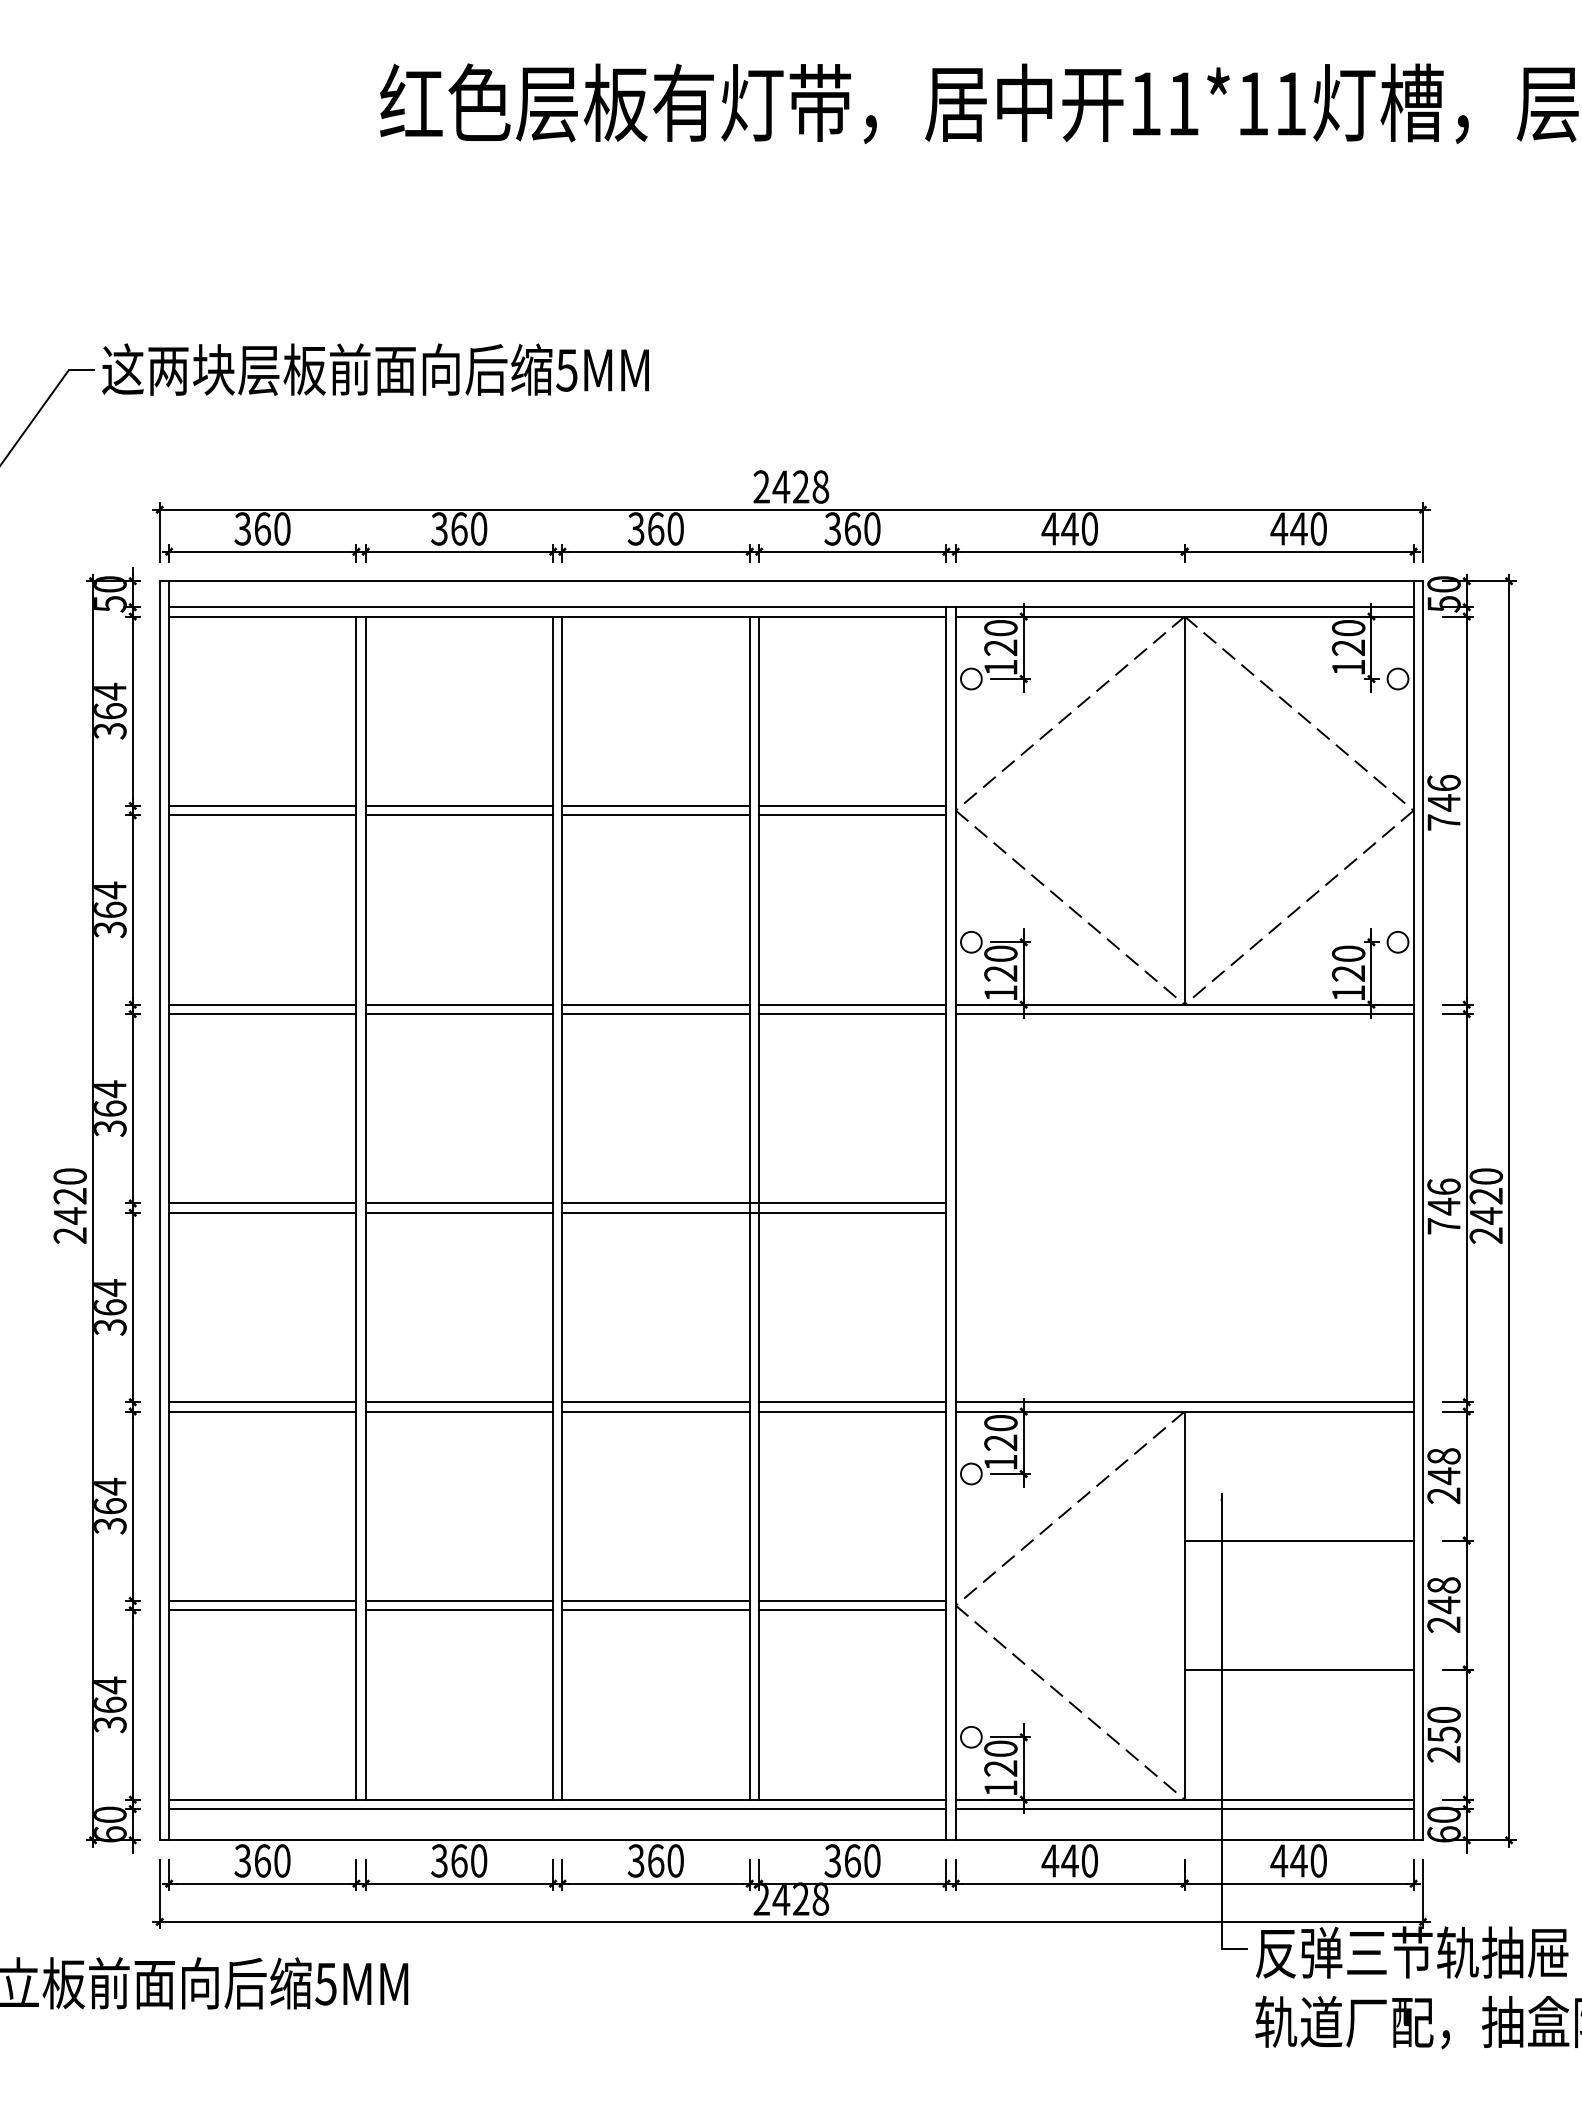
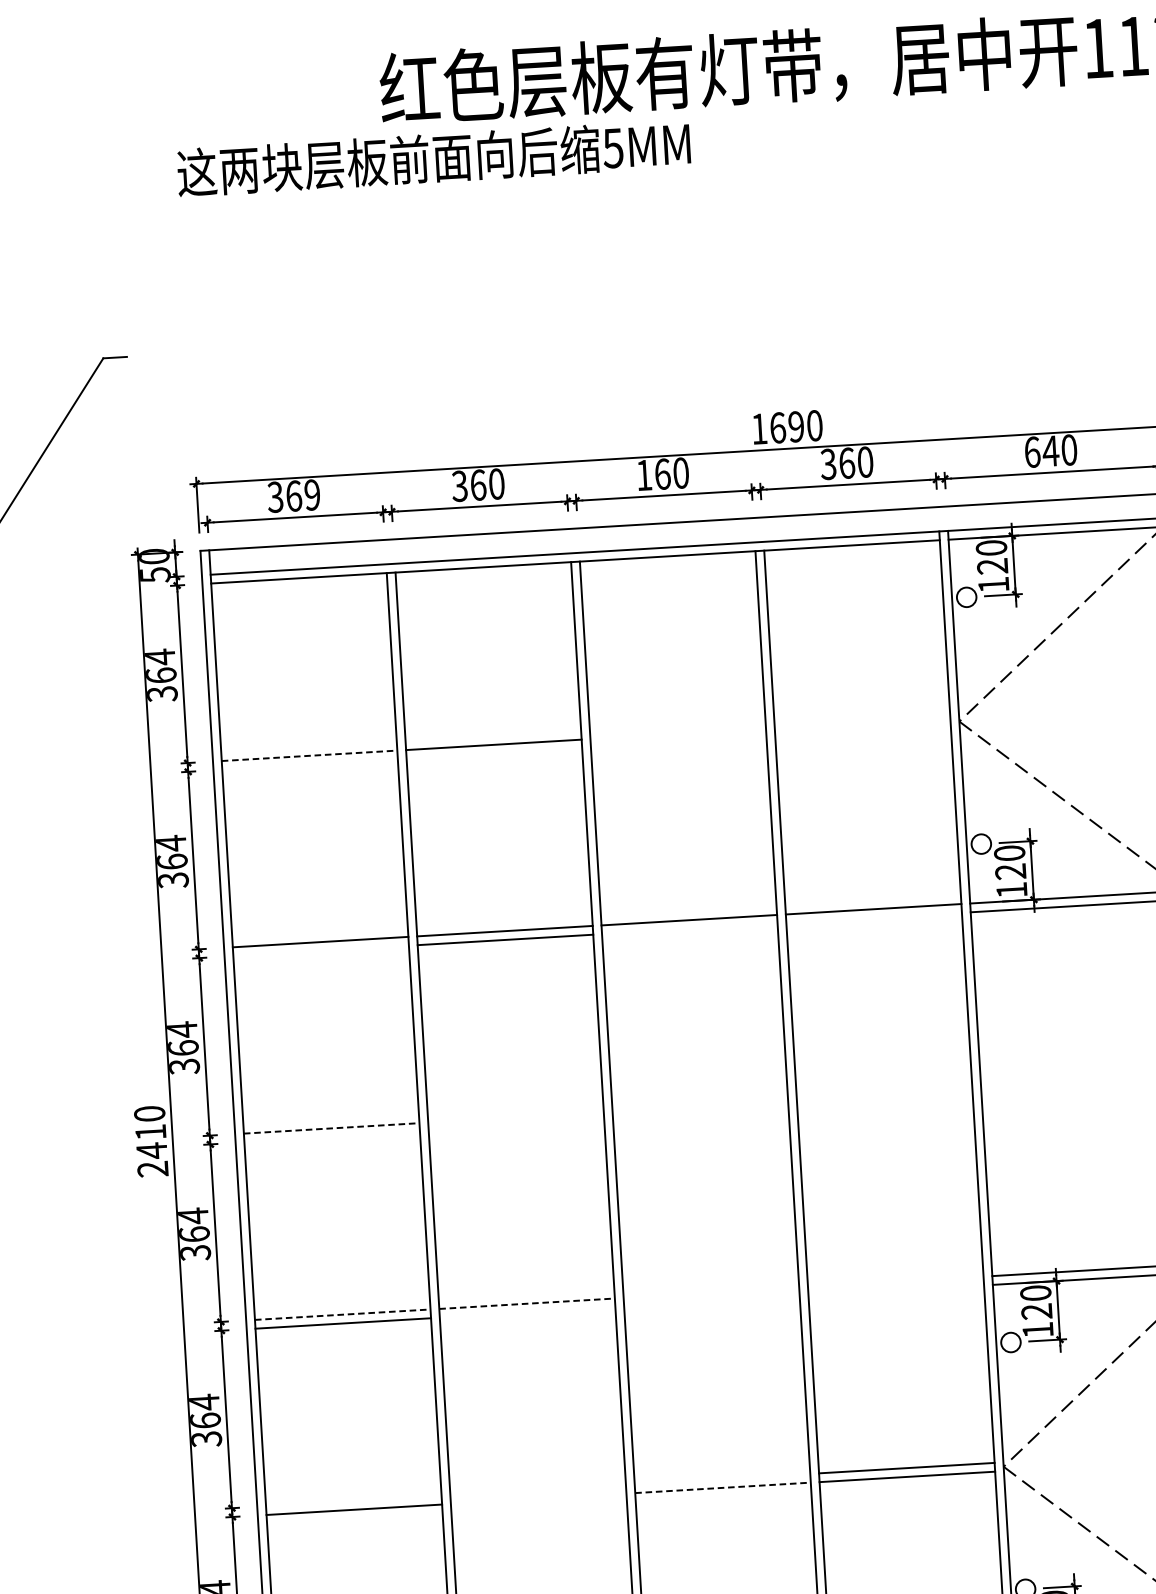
text: (375, 369) -> (433, 158), moved
text: (791, 486) -> (787, 426), 2428 -> 1690
text: (282, 528) -> (312, 494), 360 -> 369
text: (635, 528) -> (643, 474), 360 -> 160
text: (1050, 528) -> (1032, 451), 440 -> 640
line: (262, 805) -> (309, 755), solid -> dashed
line: (655, 805) -> (677, 733), removed
line: (852, 805) -> (862, 722), removed
line: (262, 815) -> (309, 764), removed
line: (459, 815) -> (494, 753), removed
line: (655, 815) -> (678, 742), removed
line: (852, 815) -> (862, 731), removed
line: (262, 1014) -> (320, 951), removed
line: (655, 1014) -> (689, 929), removed
line: (852, 1014) -> (873, 918), removed
text: (69, 1196) -> (150, 1132), 2420 -> 2410
line: (262, 1203) -> (331, 1128), solid -> dashed
line: (459, 1203) -> (516, 1117), removed
line: (754, 1203) -> (792, 1101), removed
line: (262, 1212) -> (331, 1136), removed
line: (459, 1212) -> (516, 1125), removed
line: (754, 1212) -> (793, 1109), removed
line: (262, 1402) -> (342, 1314), solid -> dashed
line: (459, 1402) -> (527, 1304), solid -> dashed
line: (655, 1402) -> (710, 1293), removed
line: (852, 1402) -> (895, 1282), removed
line: (459, 1411) -> (527, 1312), removed
line: (655, 1411) -> (711, 1301), removed
line: (852, 1411) -> (896, 1290), removed
line: (262, 1600) -> (353, 1500), removed
line: (459, 1600) -> (538, 1489), removed
line: (655, 1600) -> (721, 1478), removed
line: (459, 1610) -> (538, 1498), removed
line: (656, 1610) -> (723, 1488), solid -> dashed

